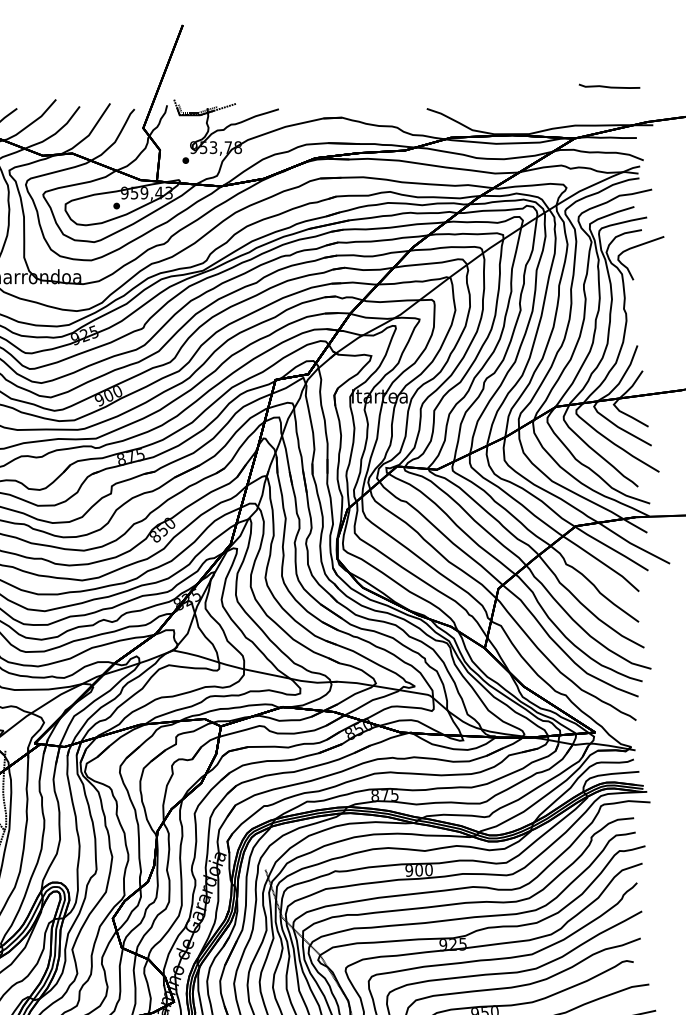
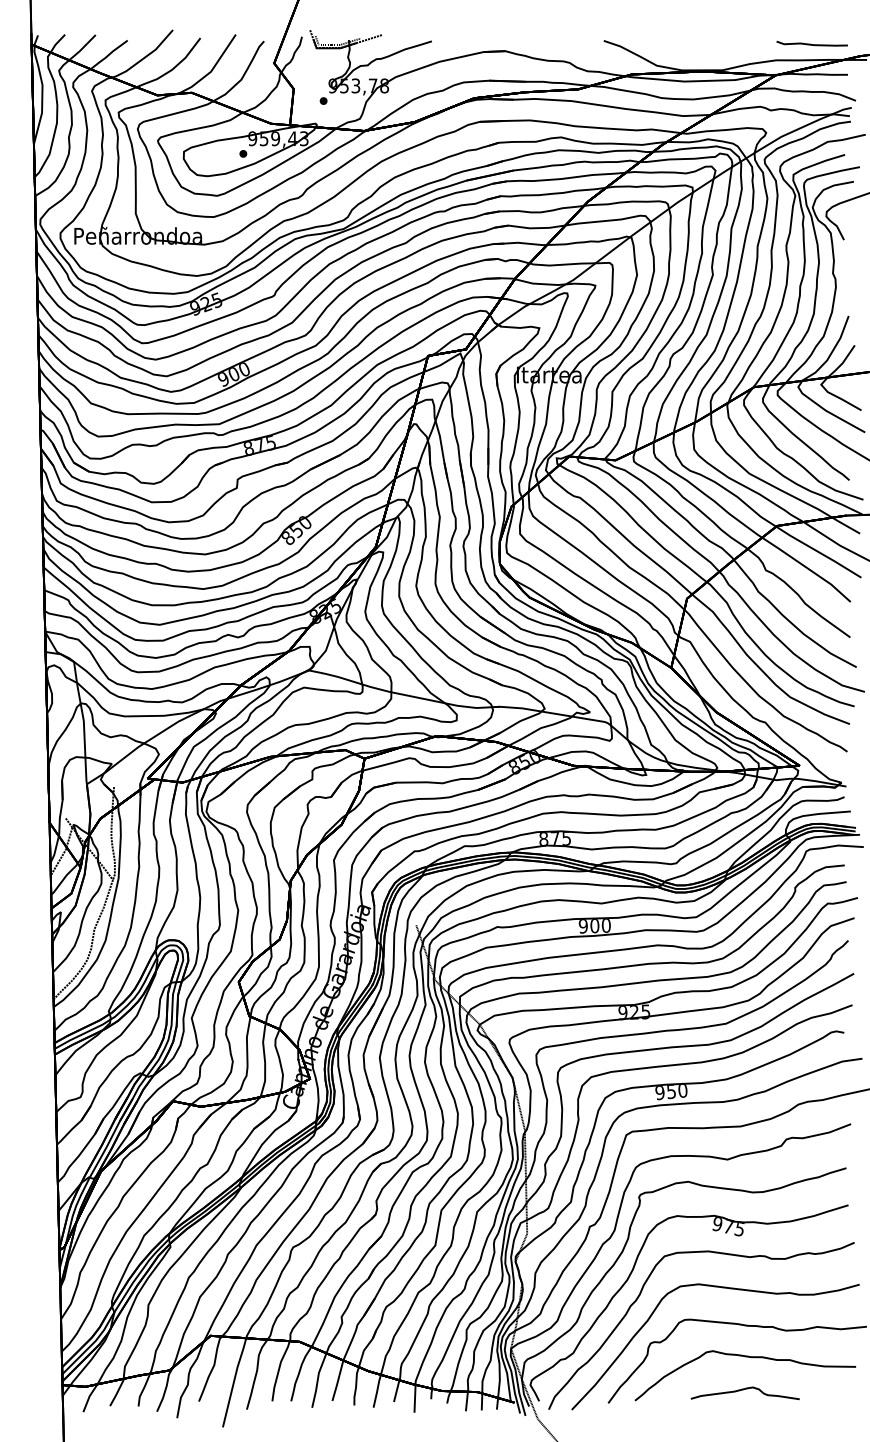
curve: (608, 86) -> (811, 43), moved

